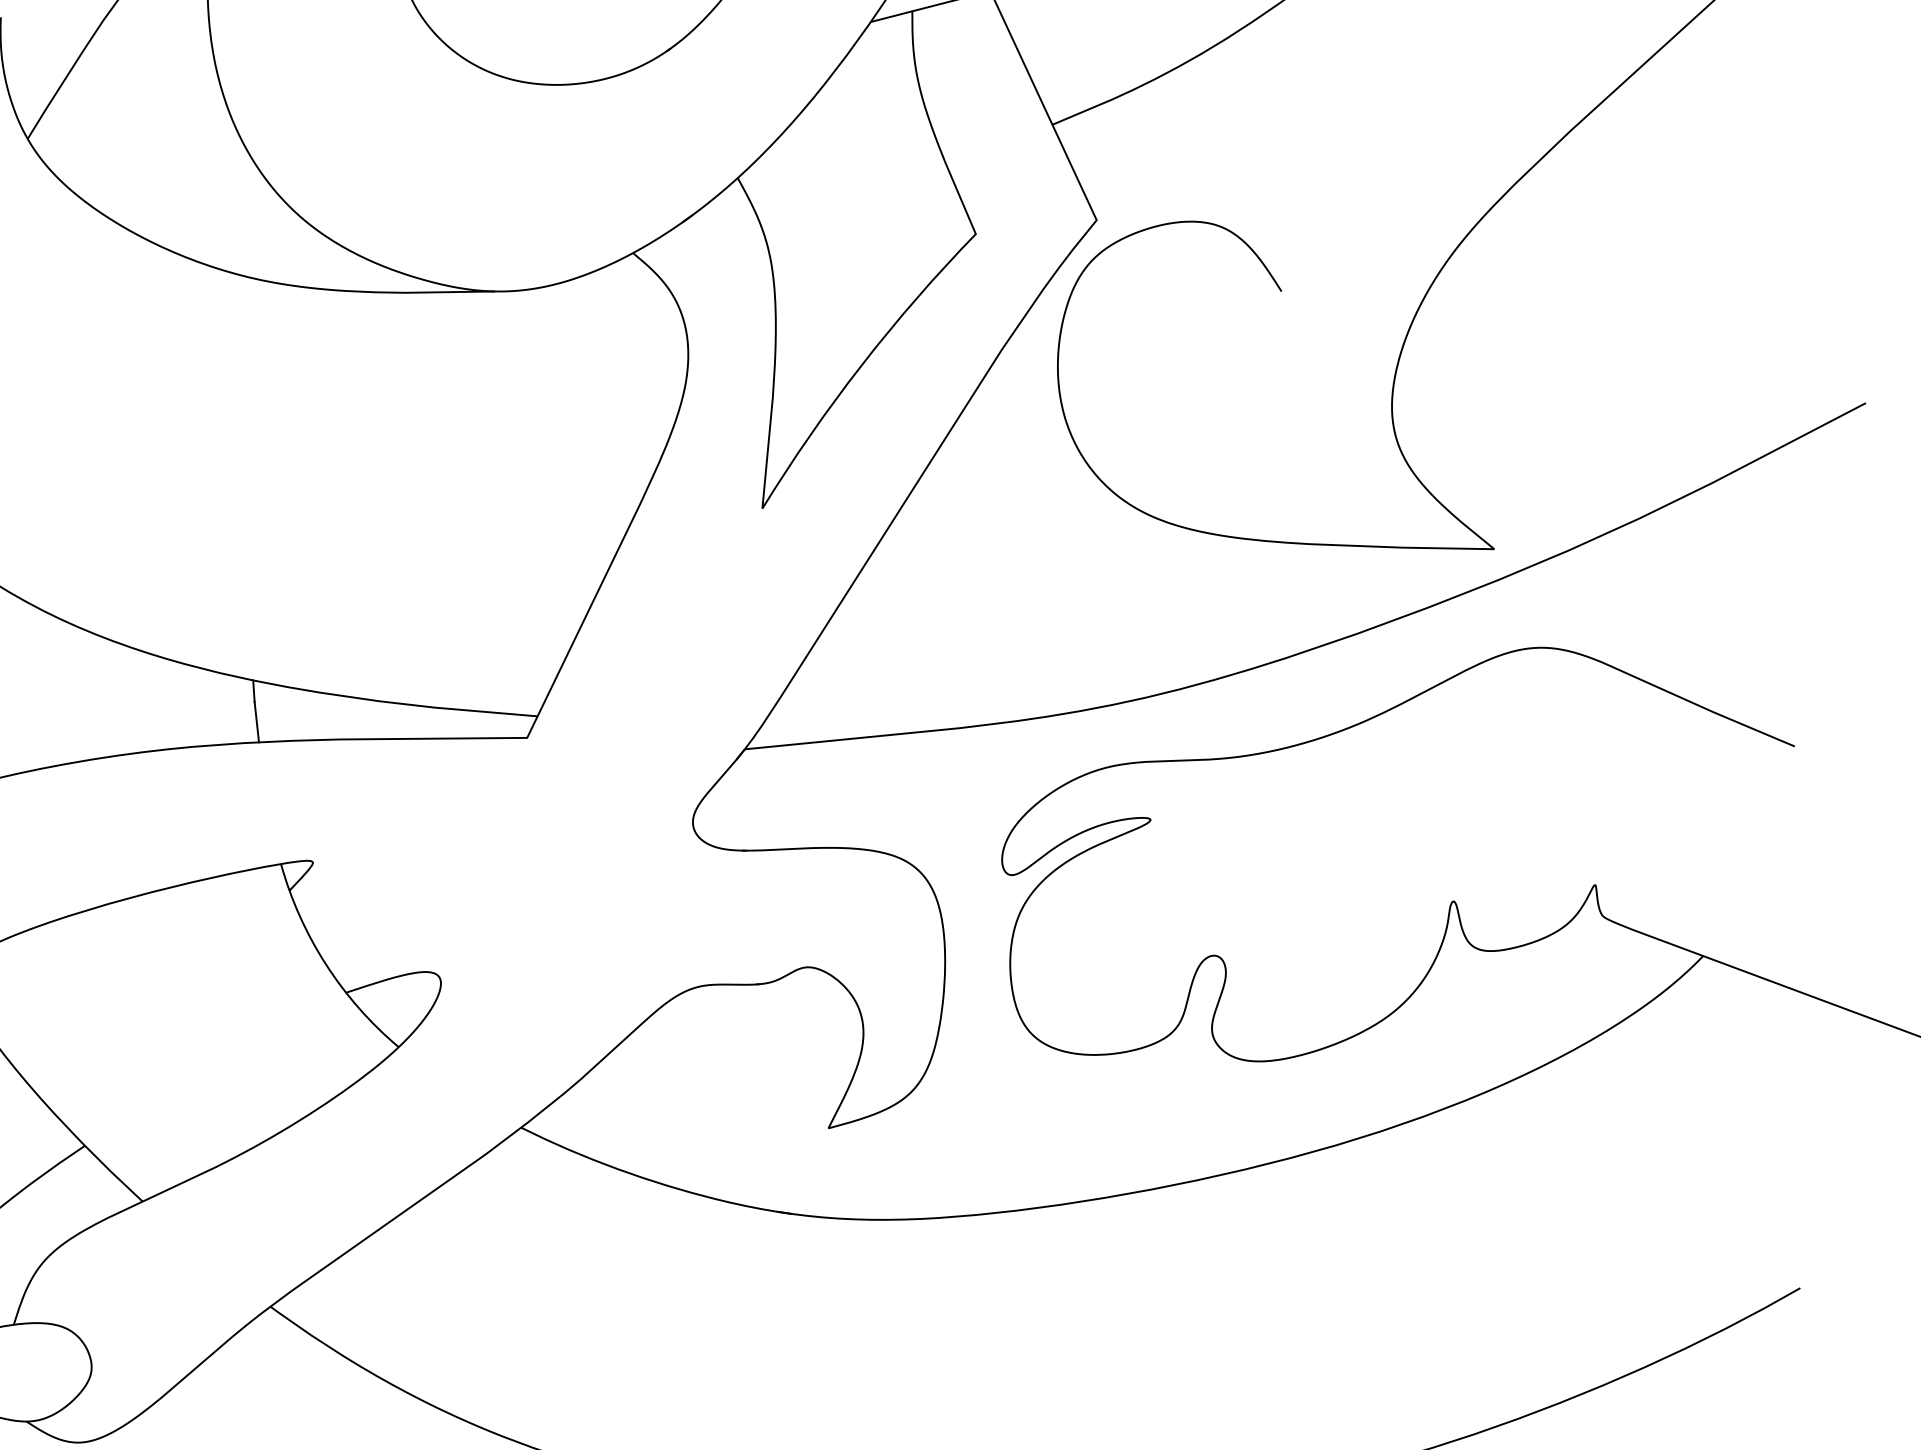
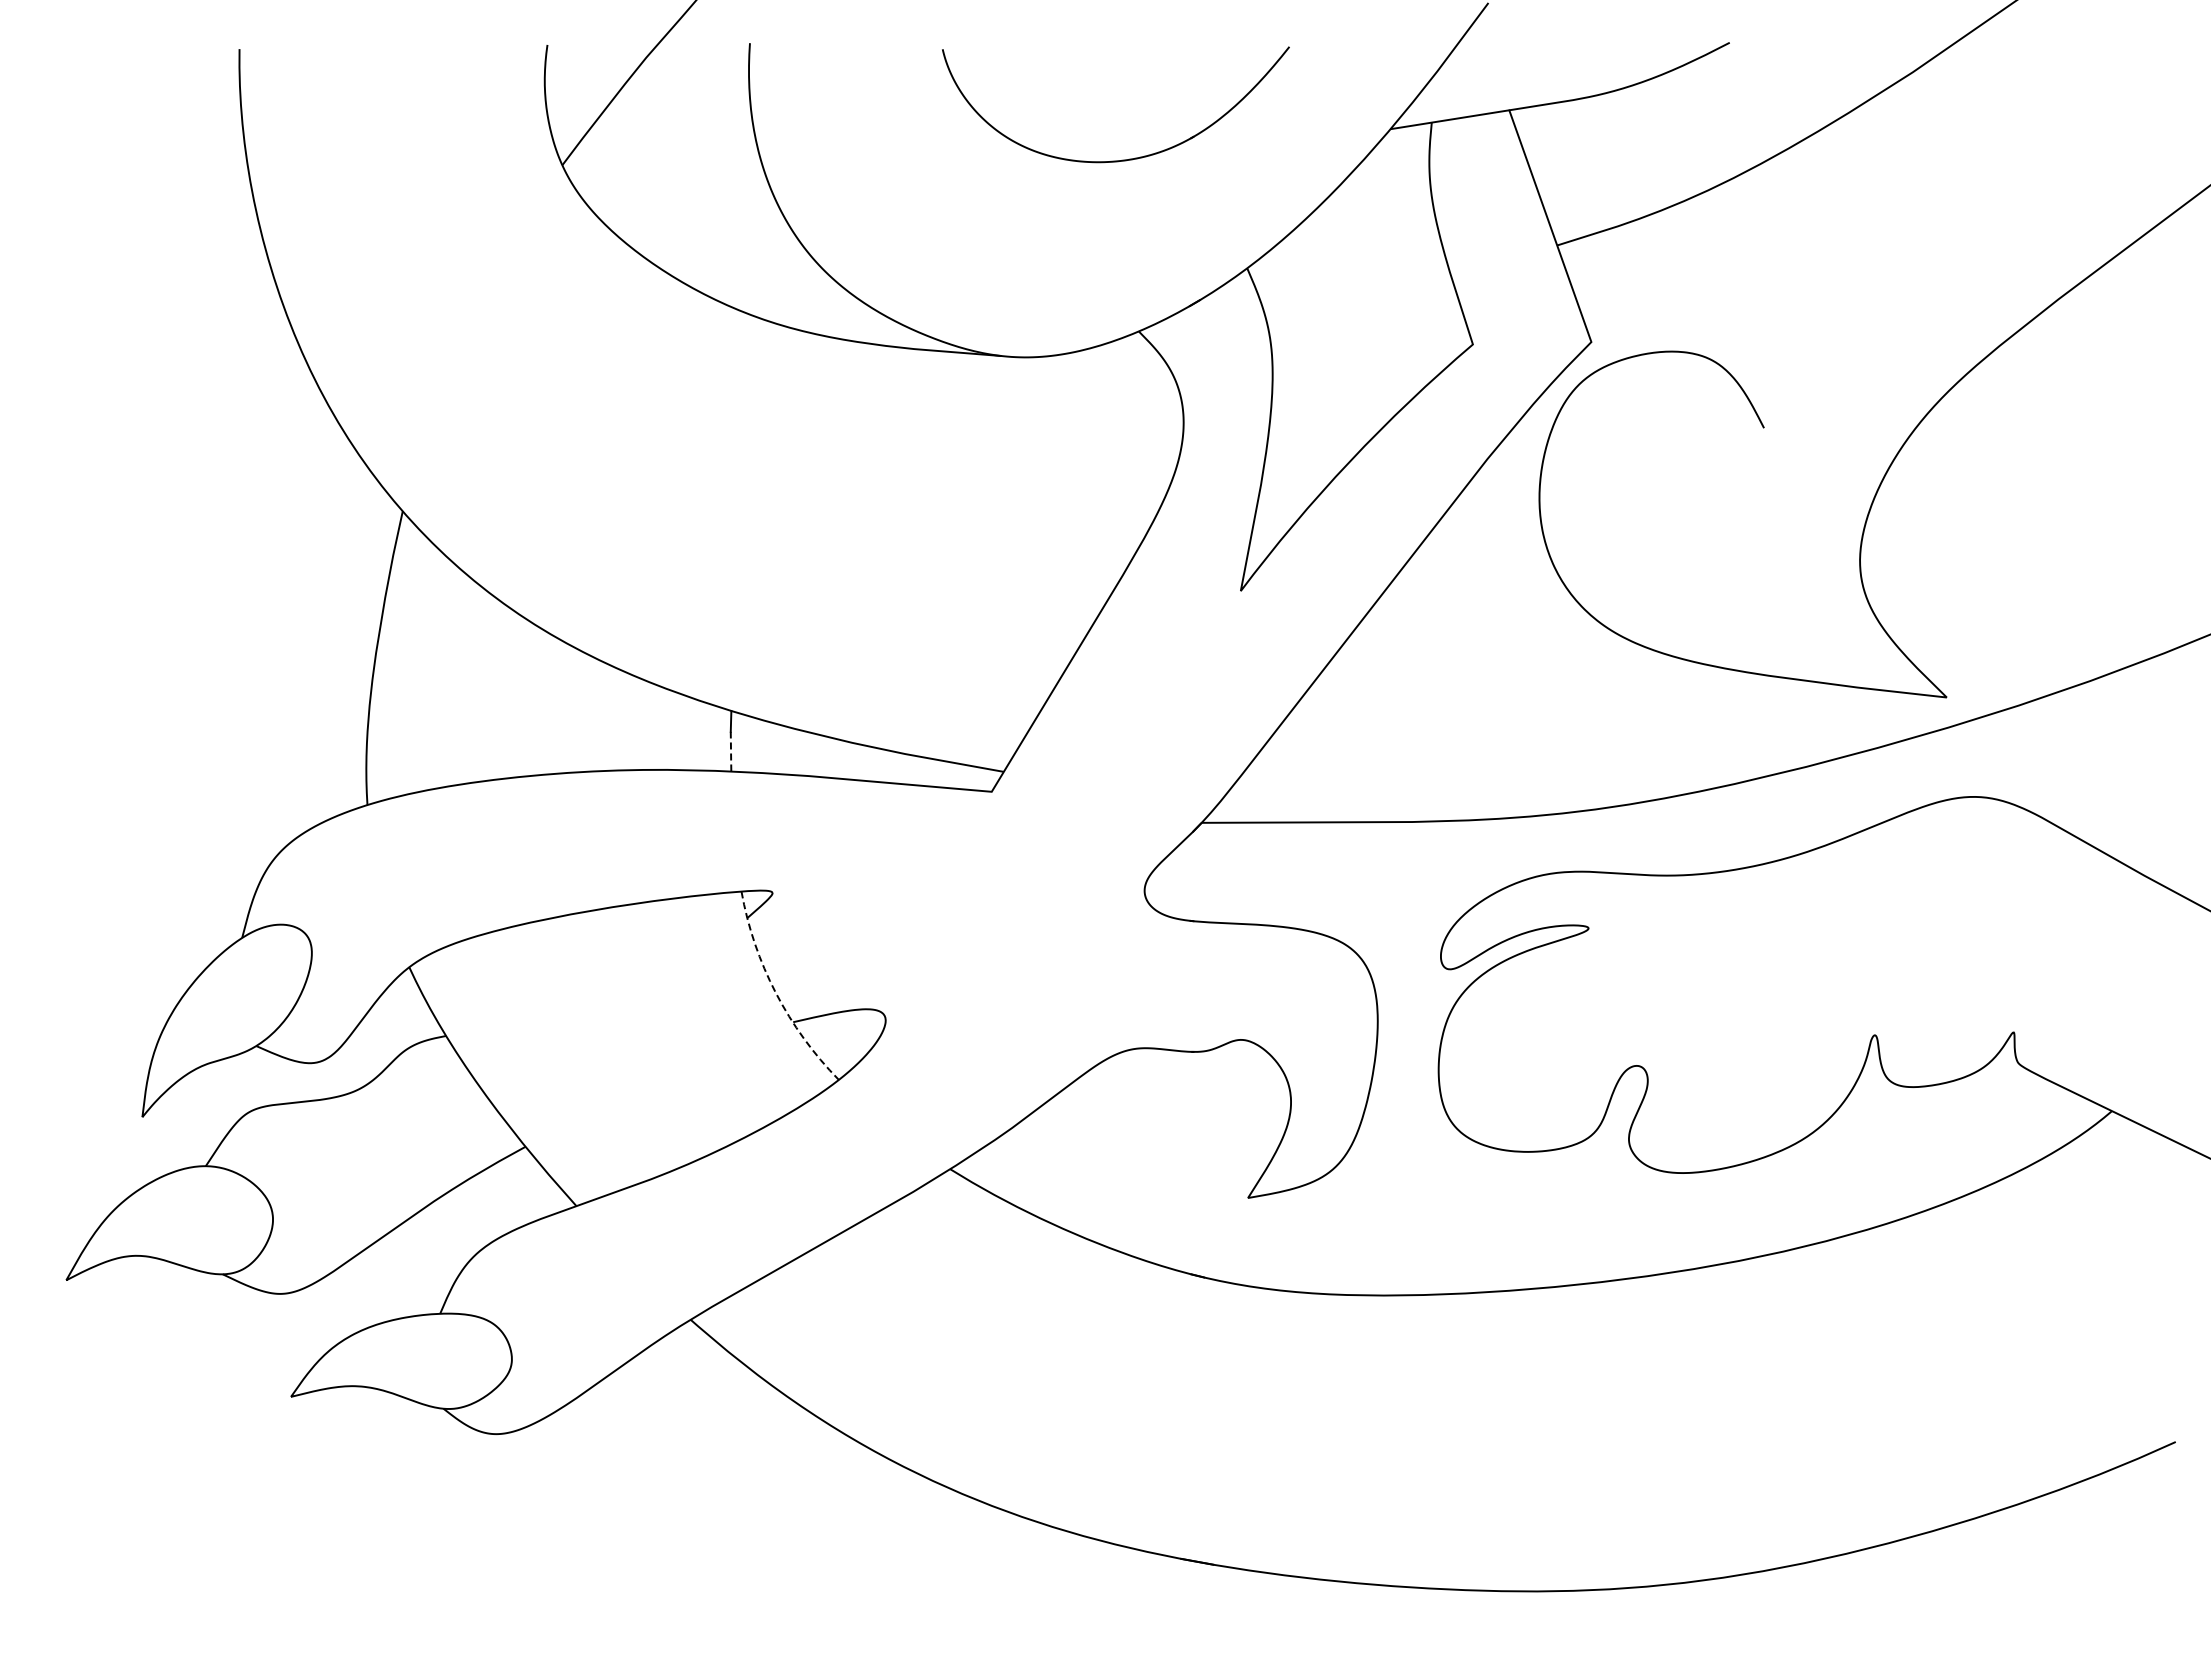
line: (257, 721) -> (731, 751), solid -> dashed
arc: (325, 964) -> (775, 993), solid -> dashed

